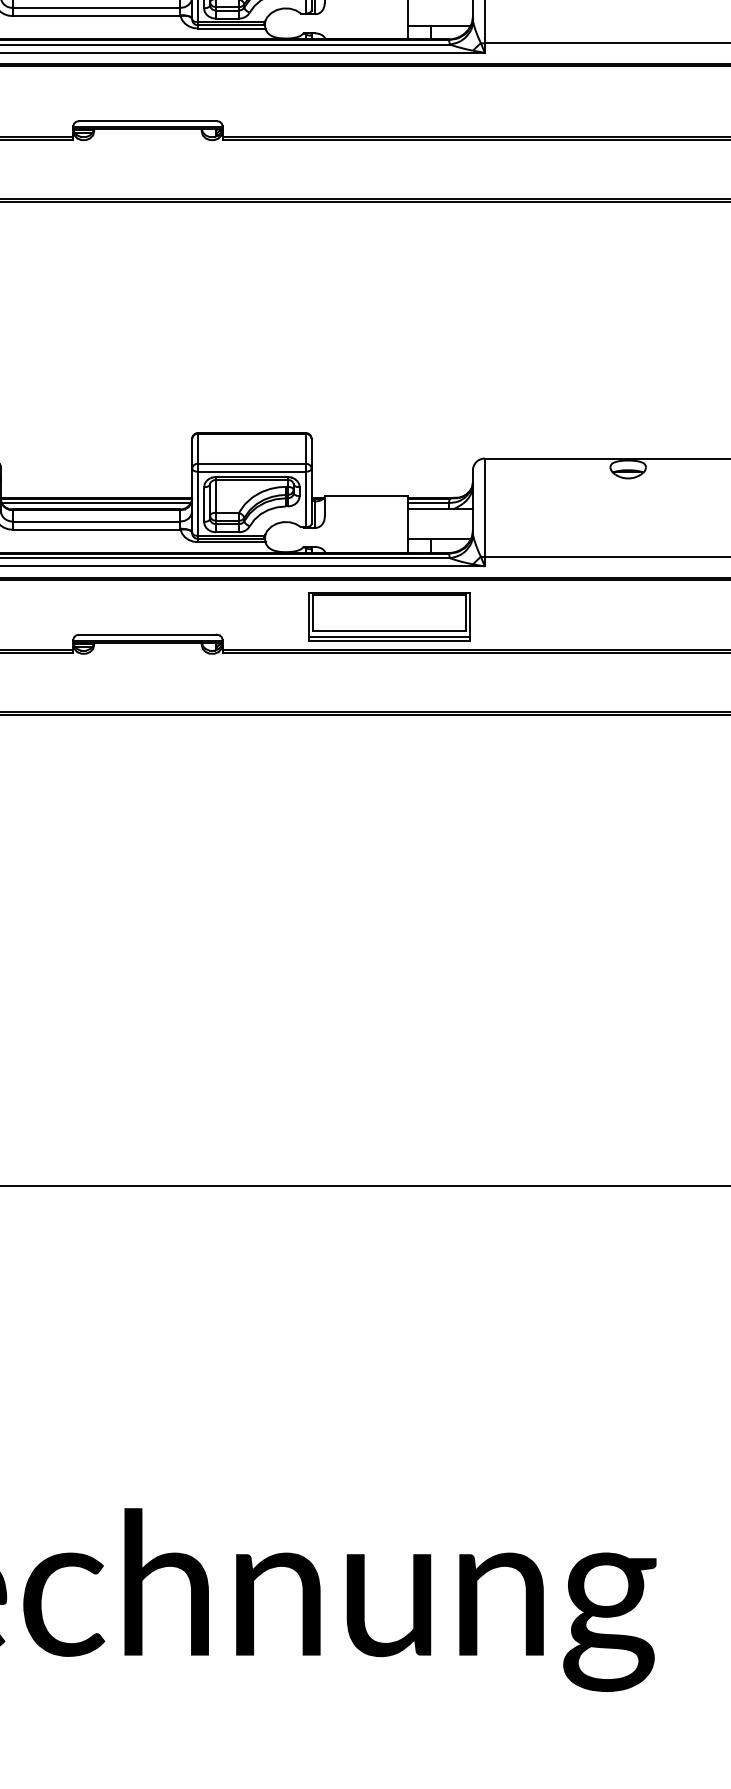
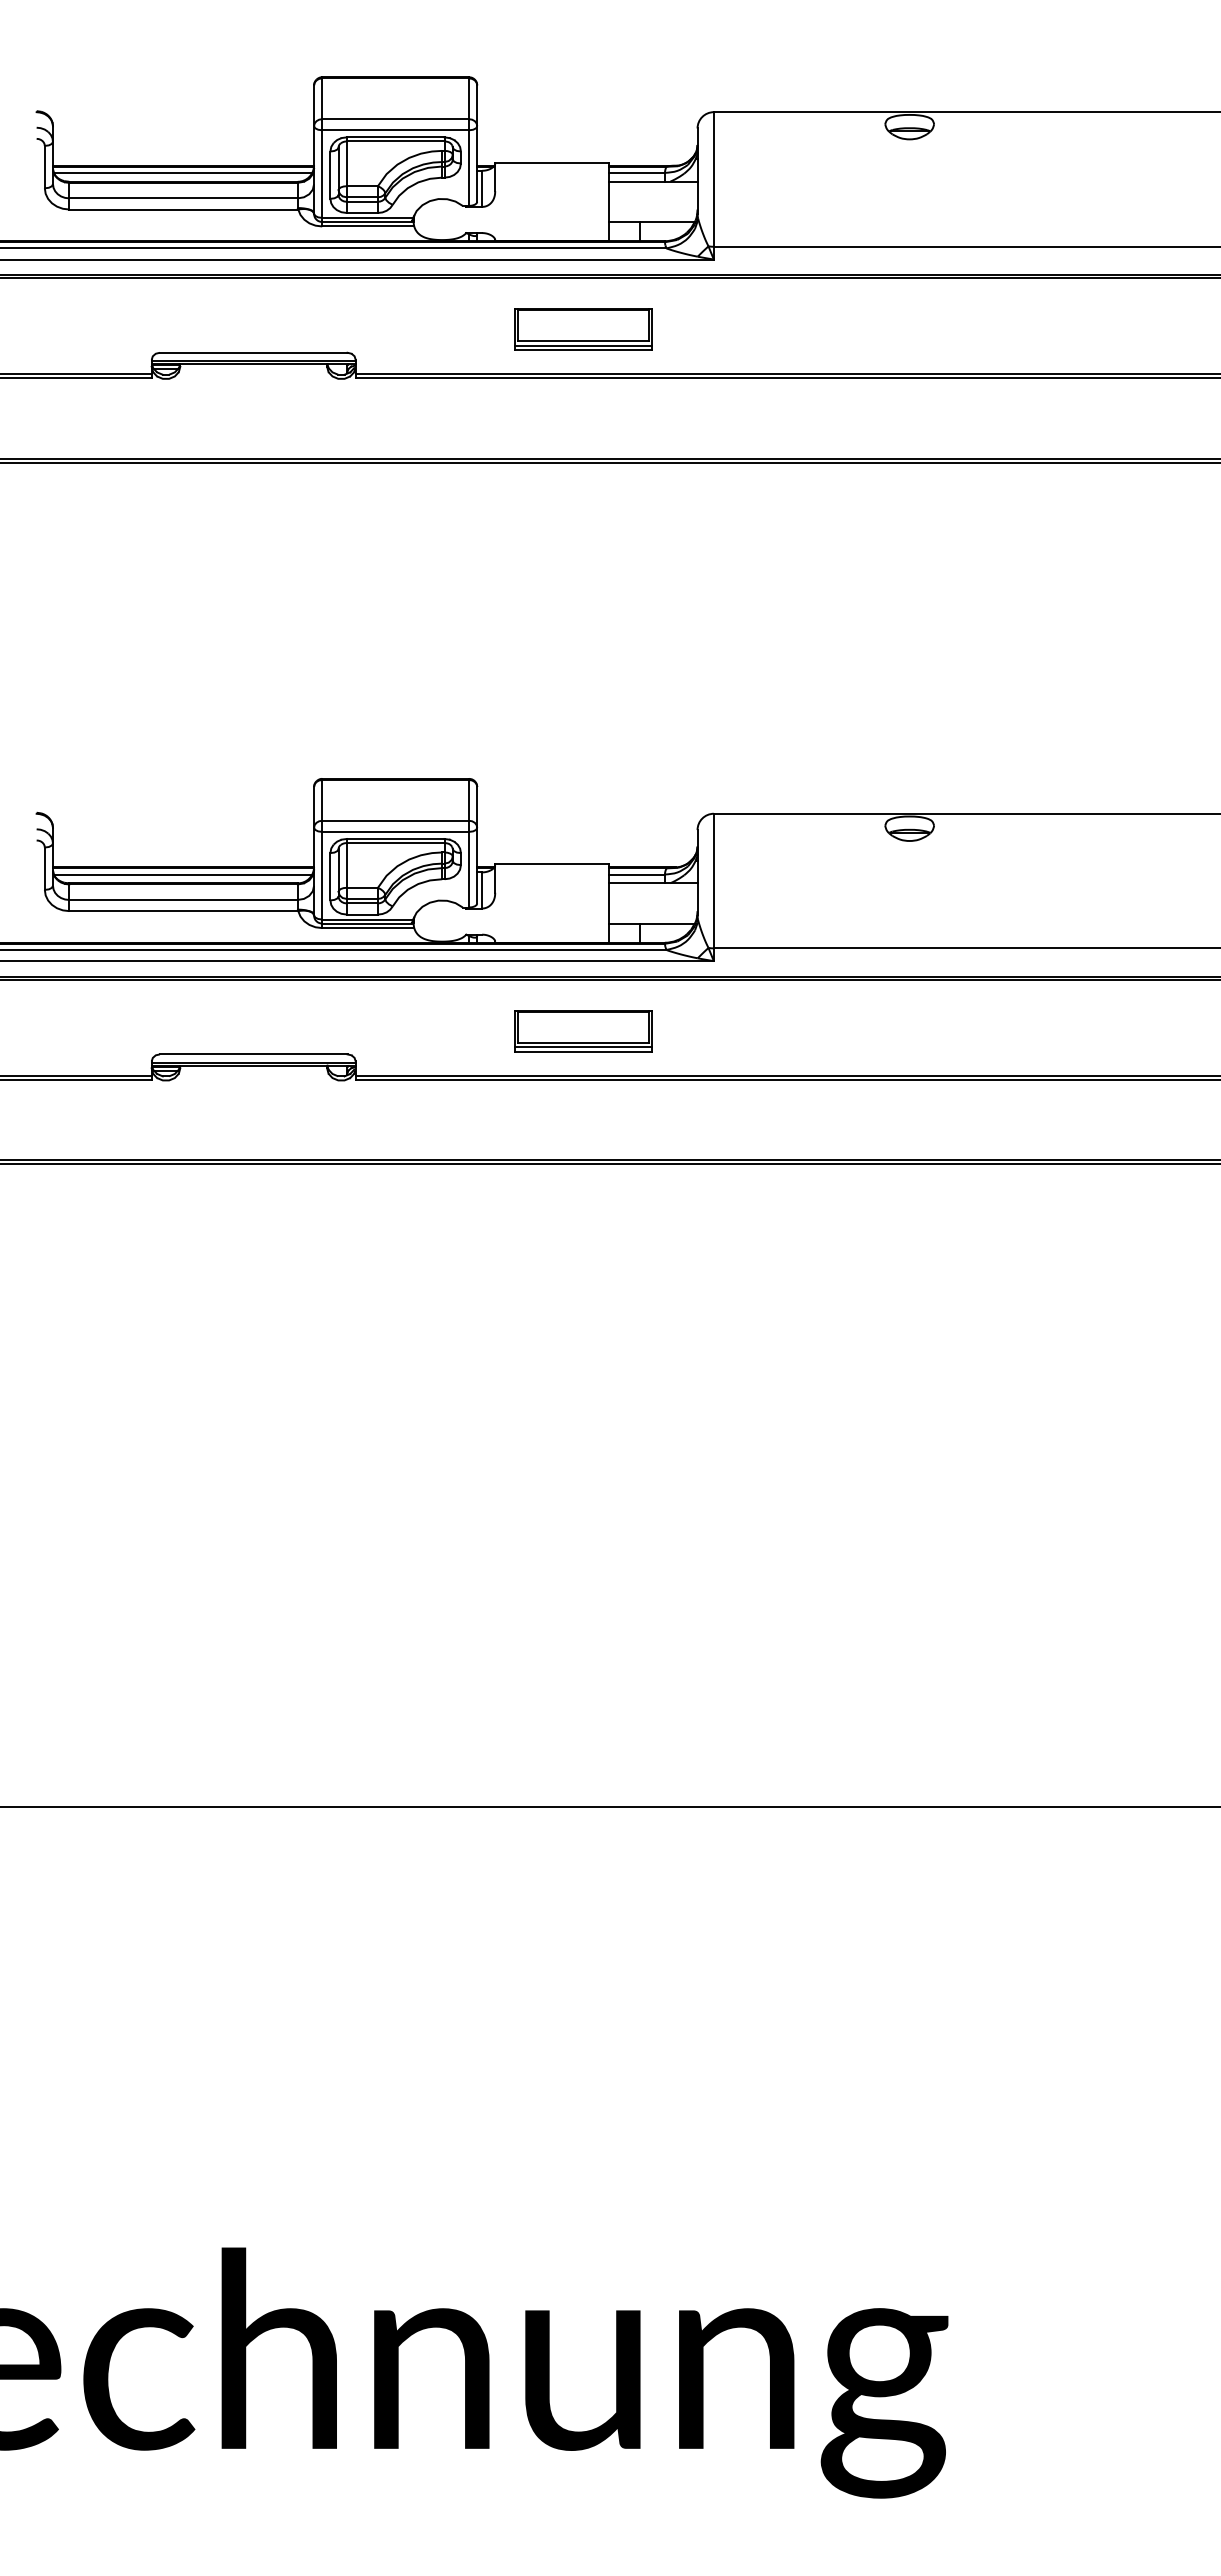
part: (389, 104) -> (583, 329), added
part: (389, 617) -> (583, 1031), size x0.62

